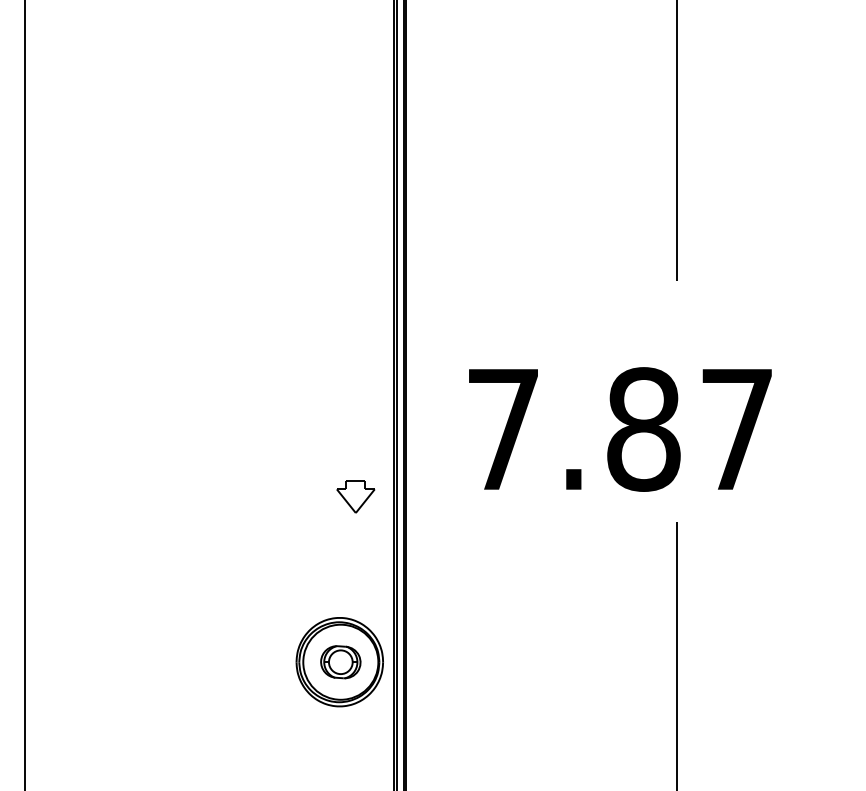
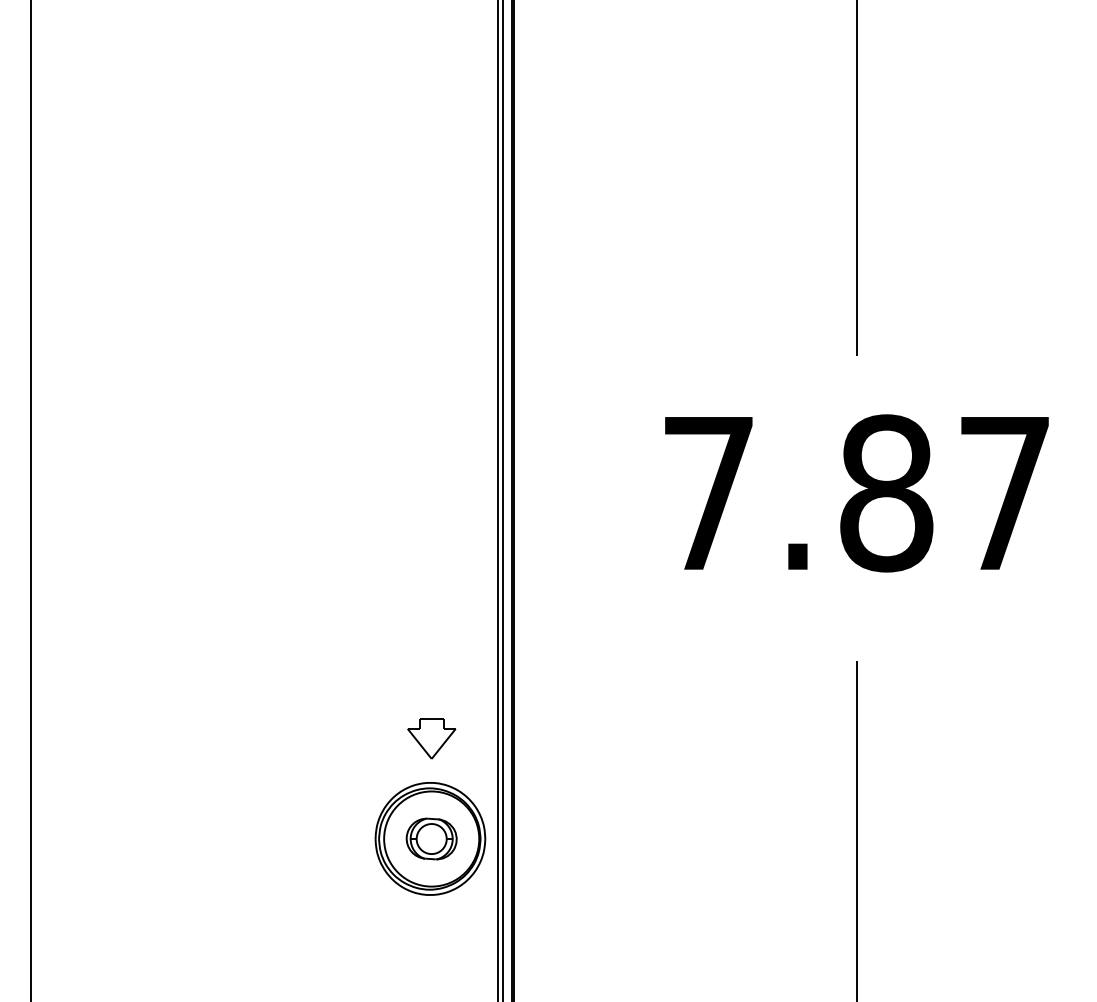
text: (620, 429) -> (857, 493), moved
part: (355, 496) -> (431, 737), moved

